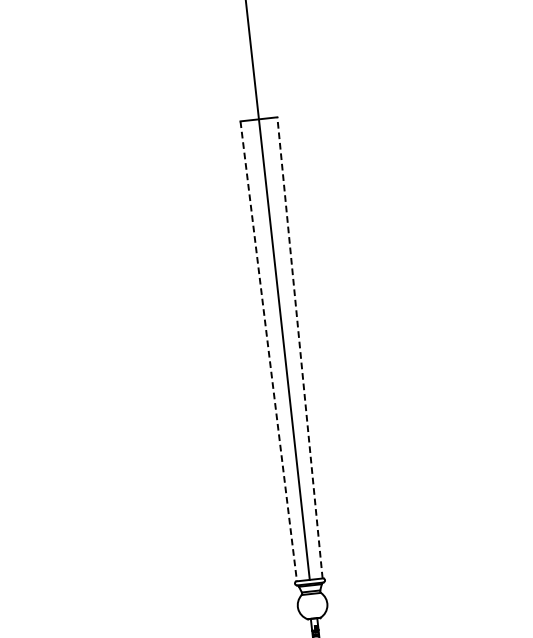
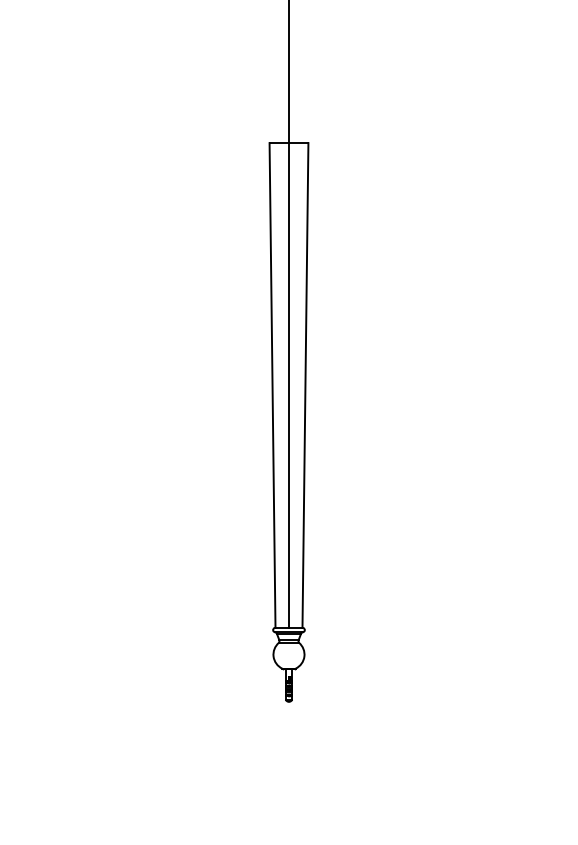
line: (300, 347) -> (305, 385), dashed -> solid
line: (268, 352) -> (272, 386), dashed -> solid

